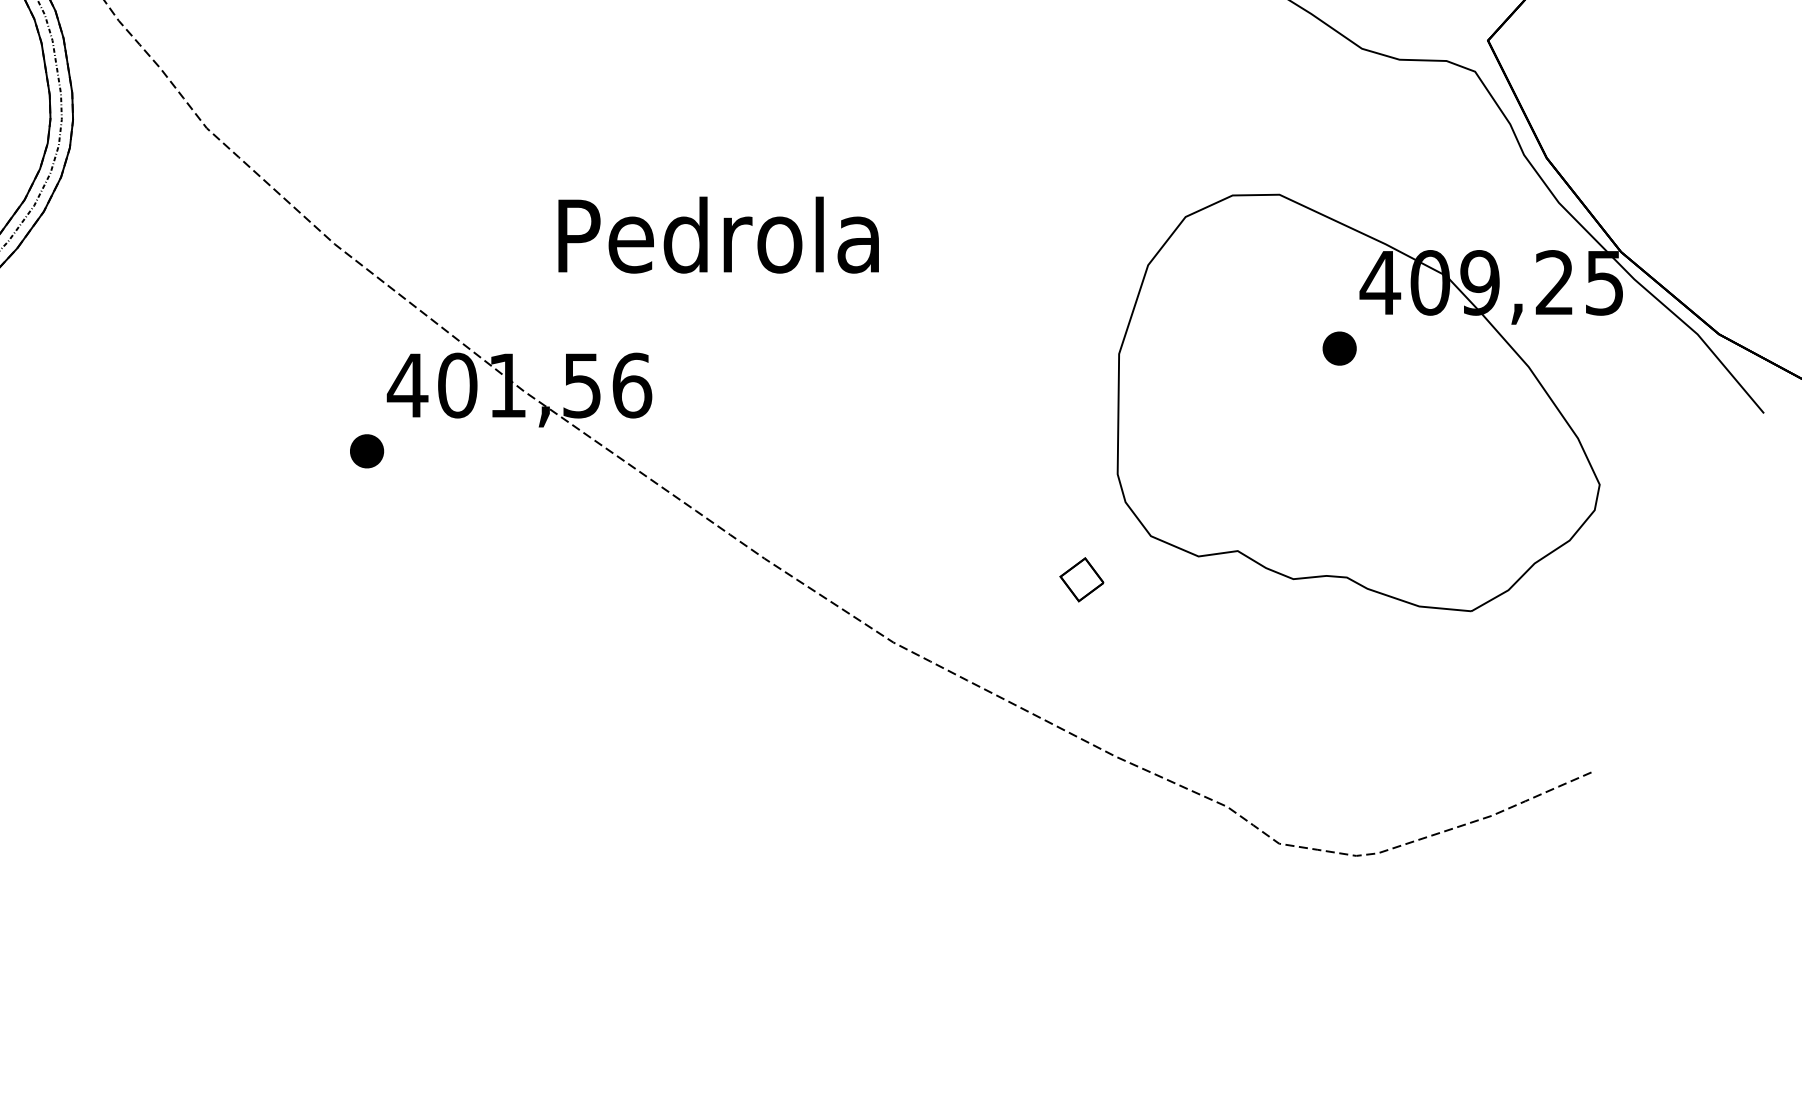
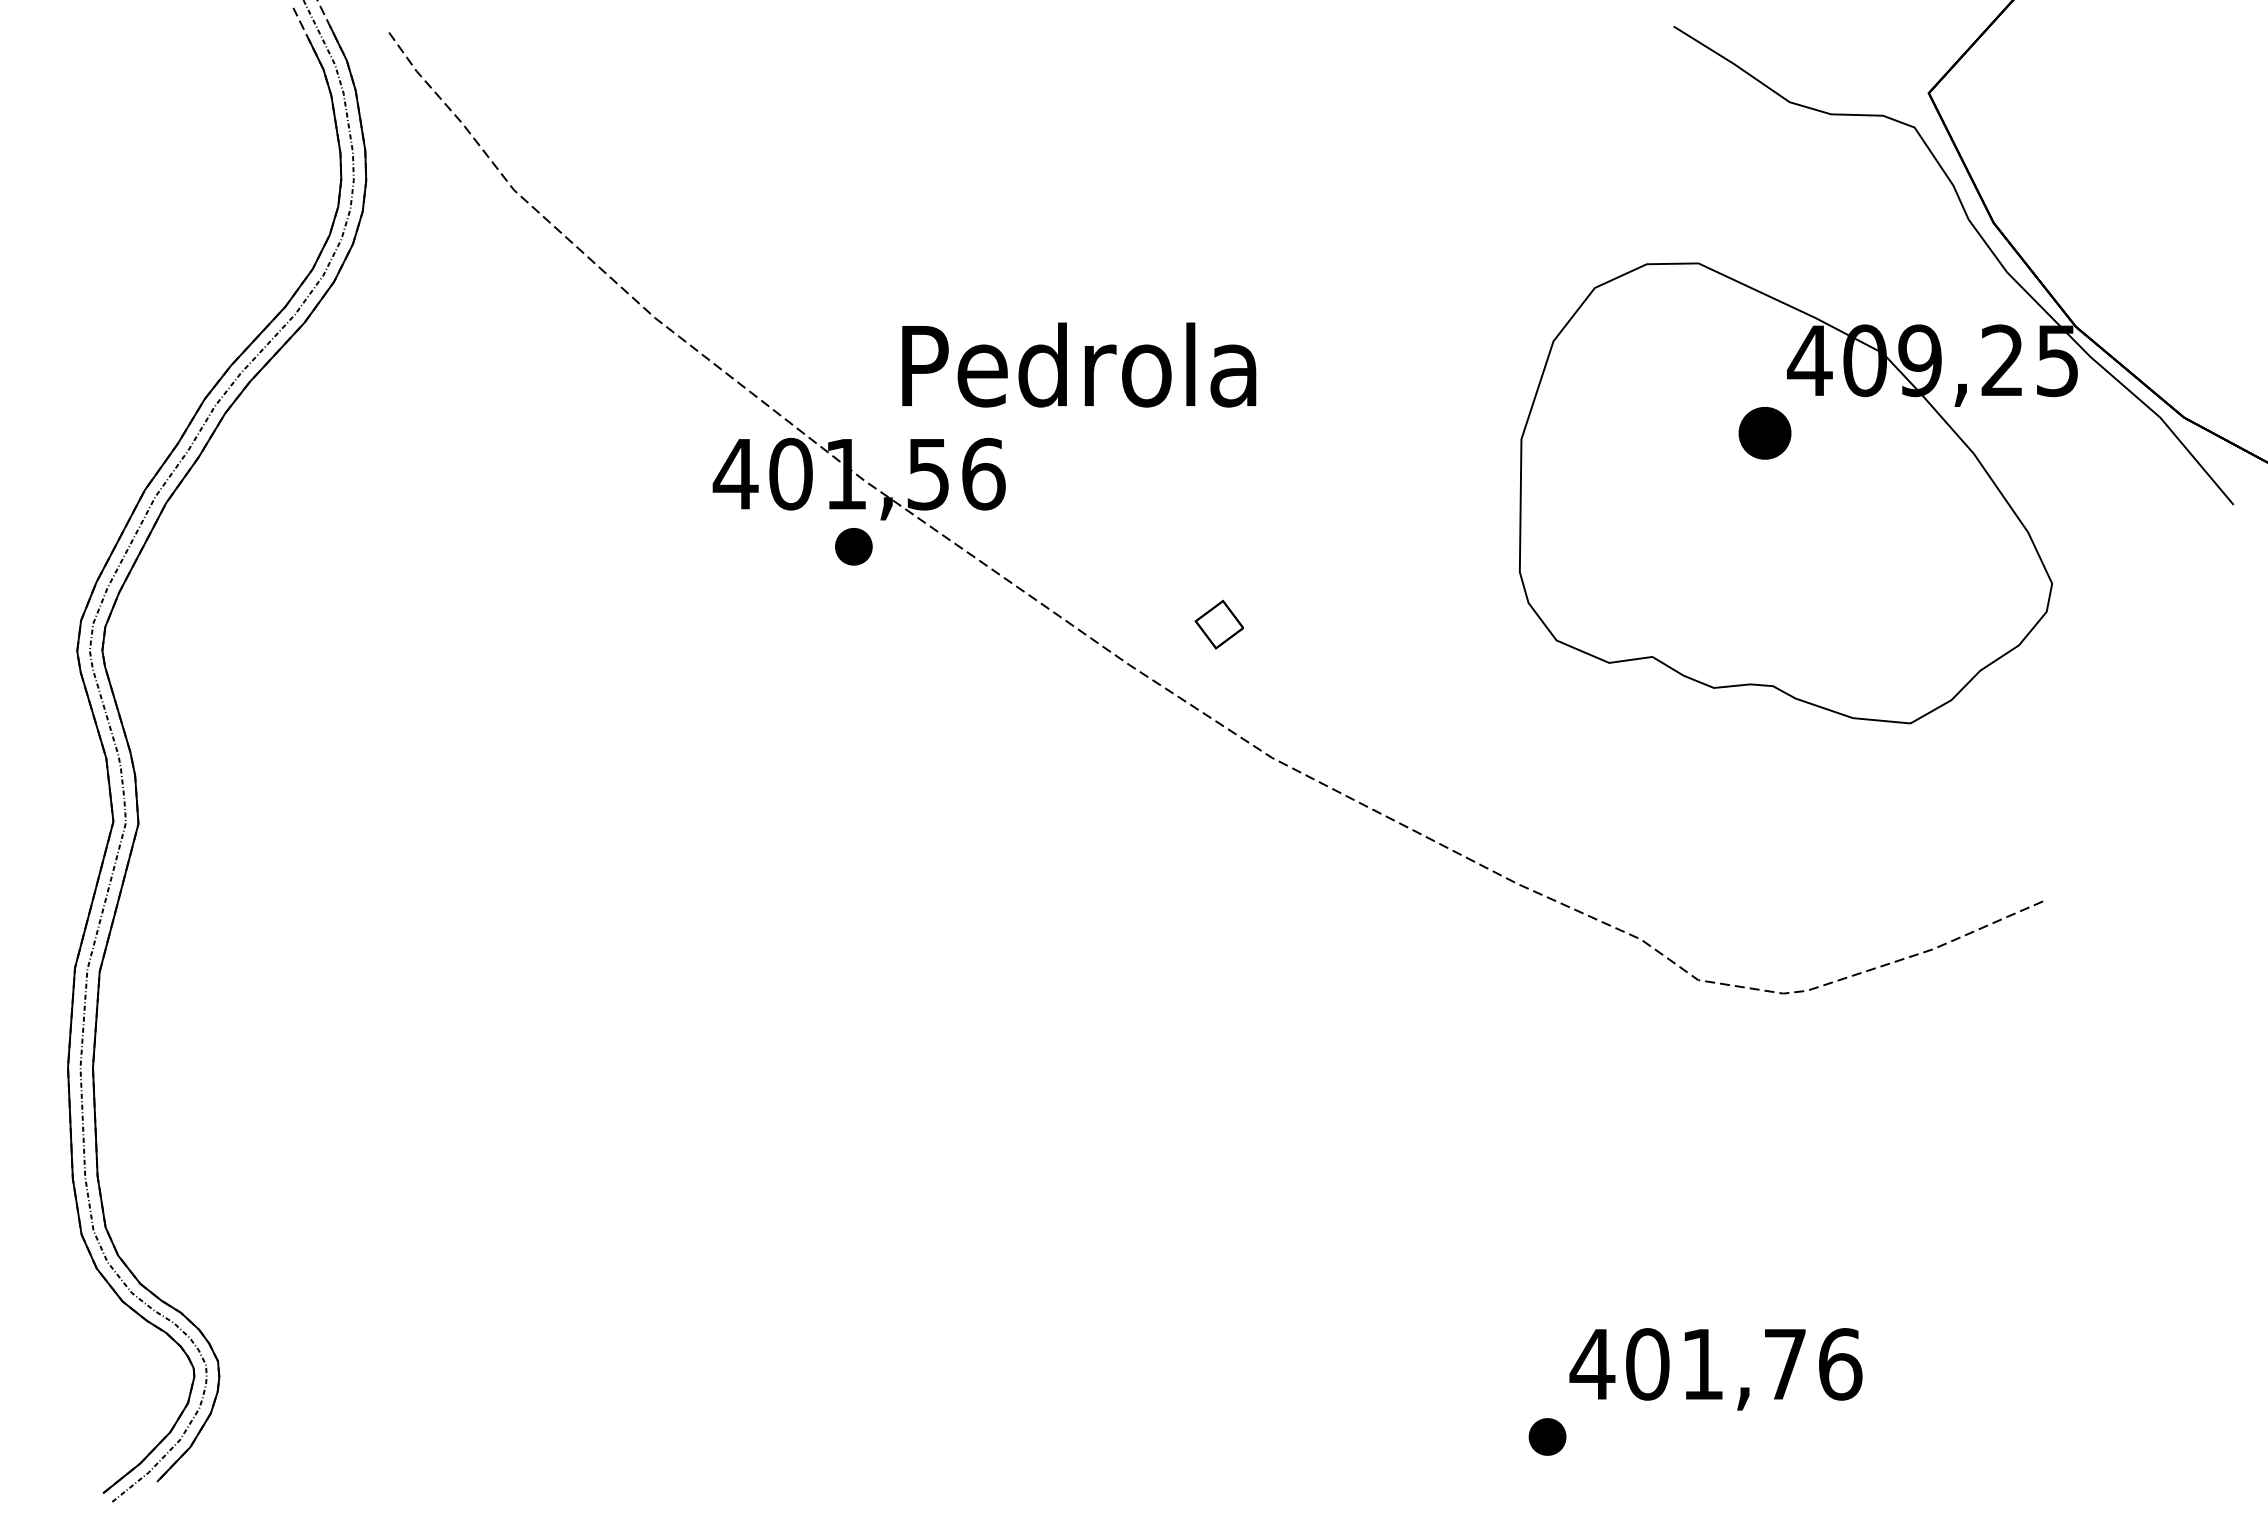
text: (718, 234) -> (1079, 364), moved
part: (1339, 348) -> (1764, 433), size x1.4
part: (366, 451) -> (853, 546), moved
part: (1081, 579) -> (1218, 624), moved

